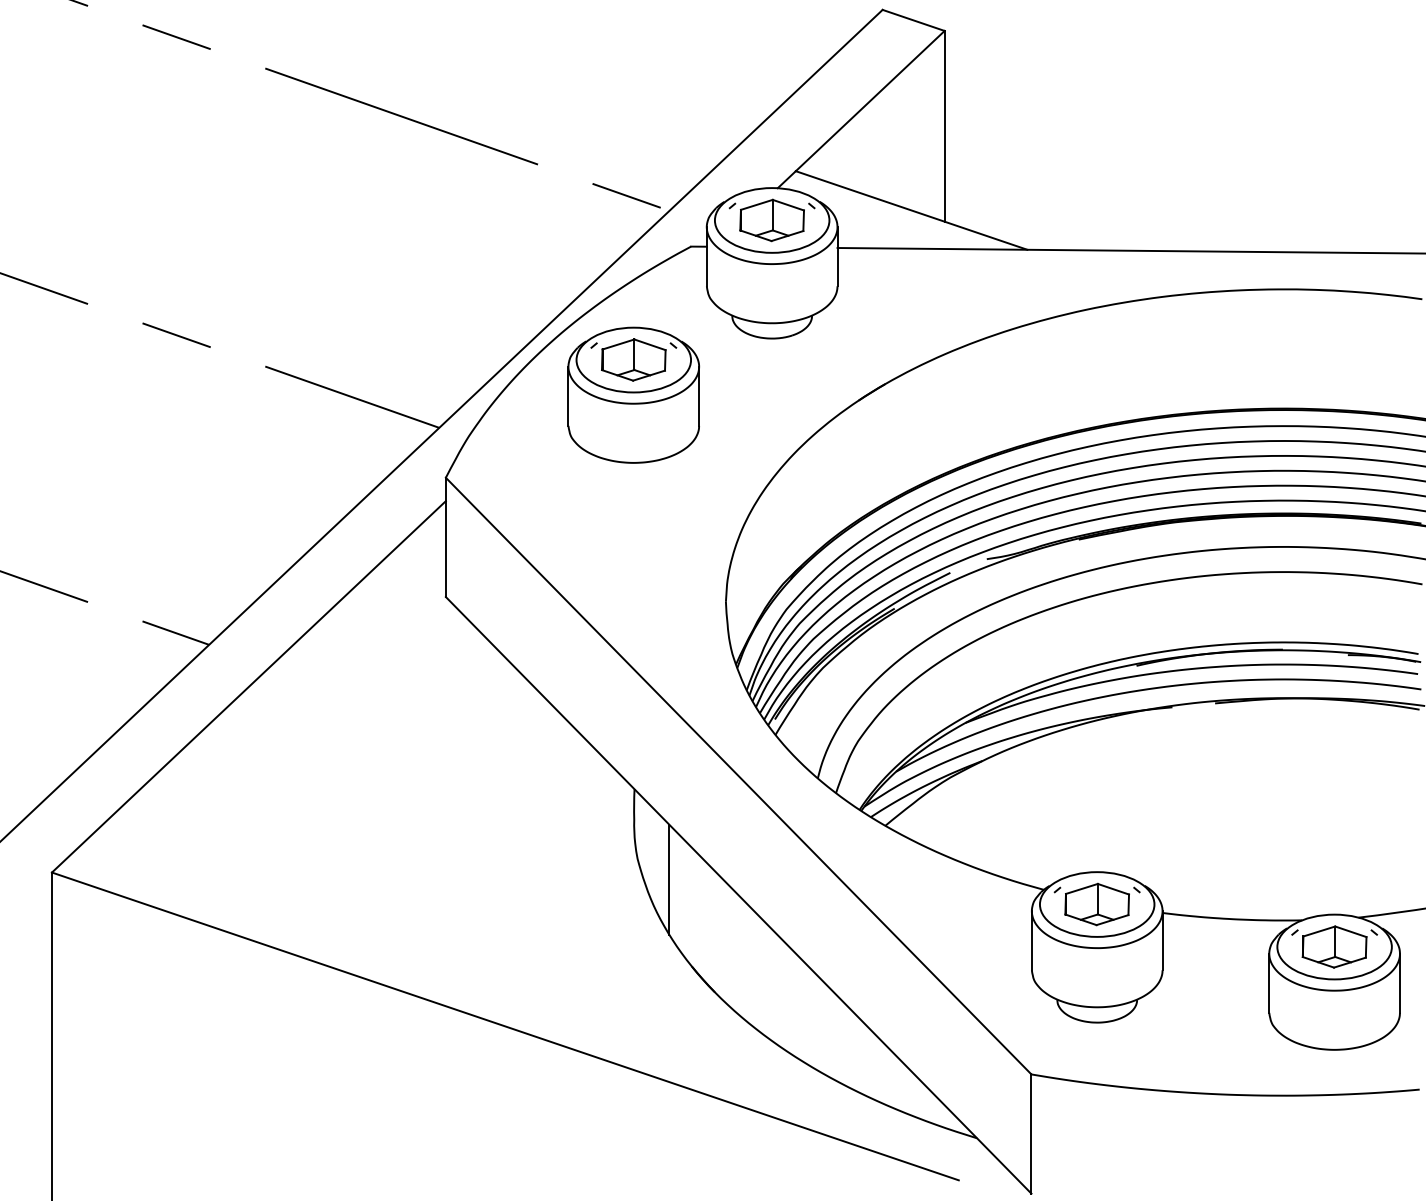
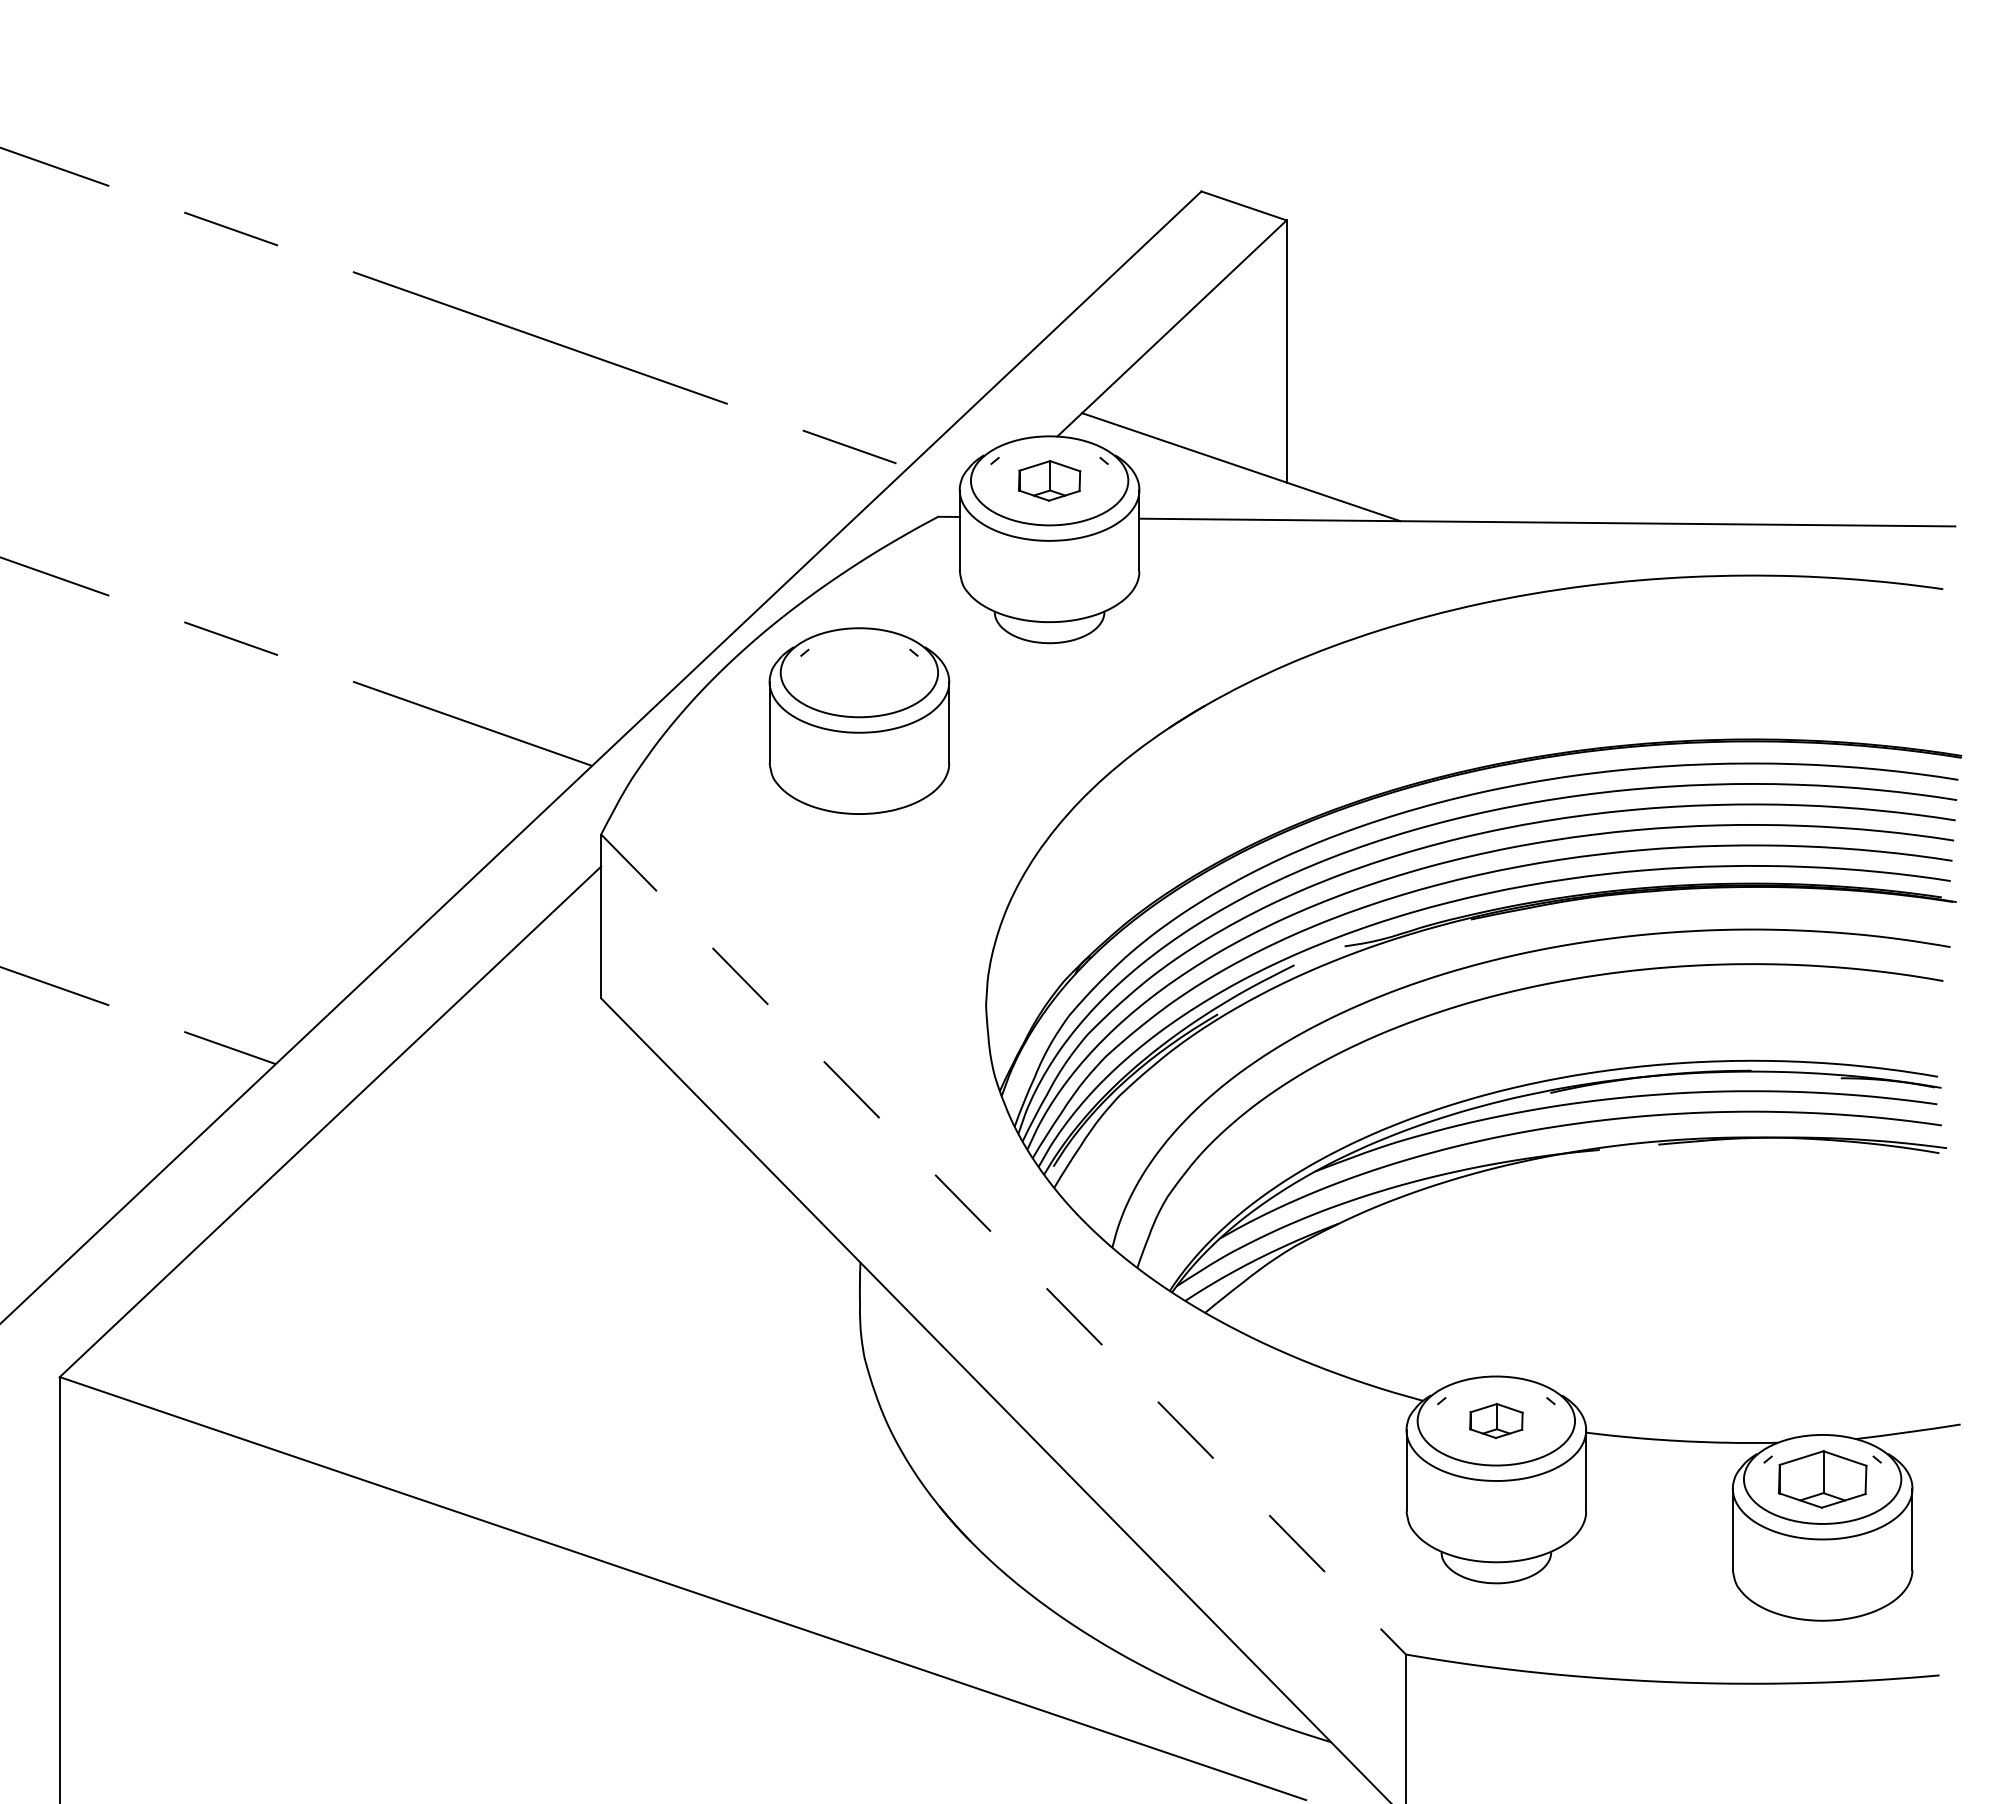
part: (772, 220) -> (1049, 480), size x0.7
part: (633, 359) -> (859, 672), removed
line: (738, 776) -> (1003, 1244), solid -> dashed
line: (669, 879) -> (908, 1386), removed
part: (1097, 904) -> (1496, 1420), size x0.6

